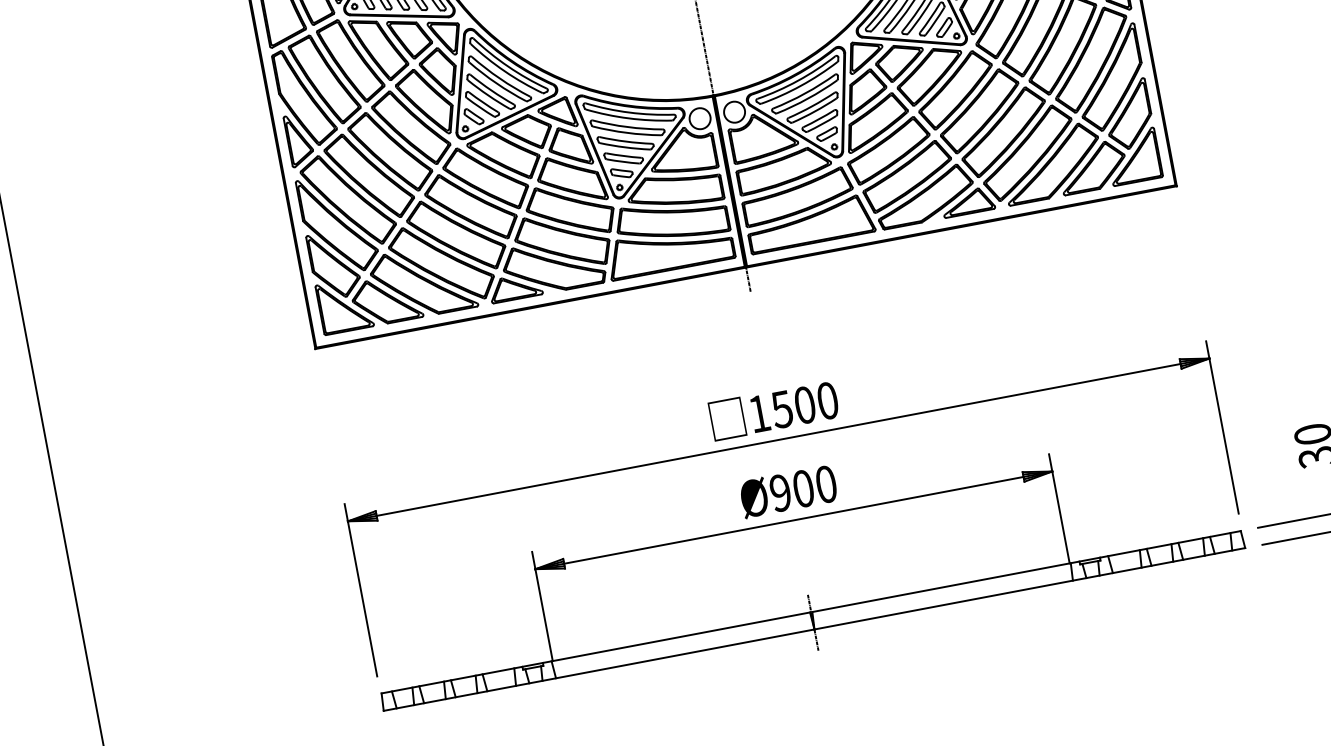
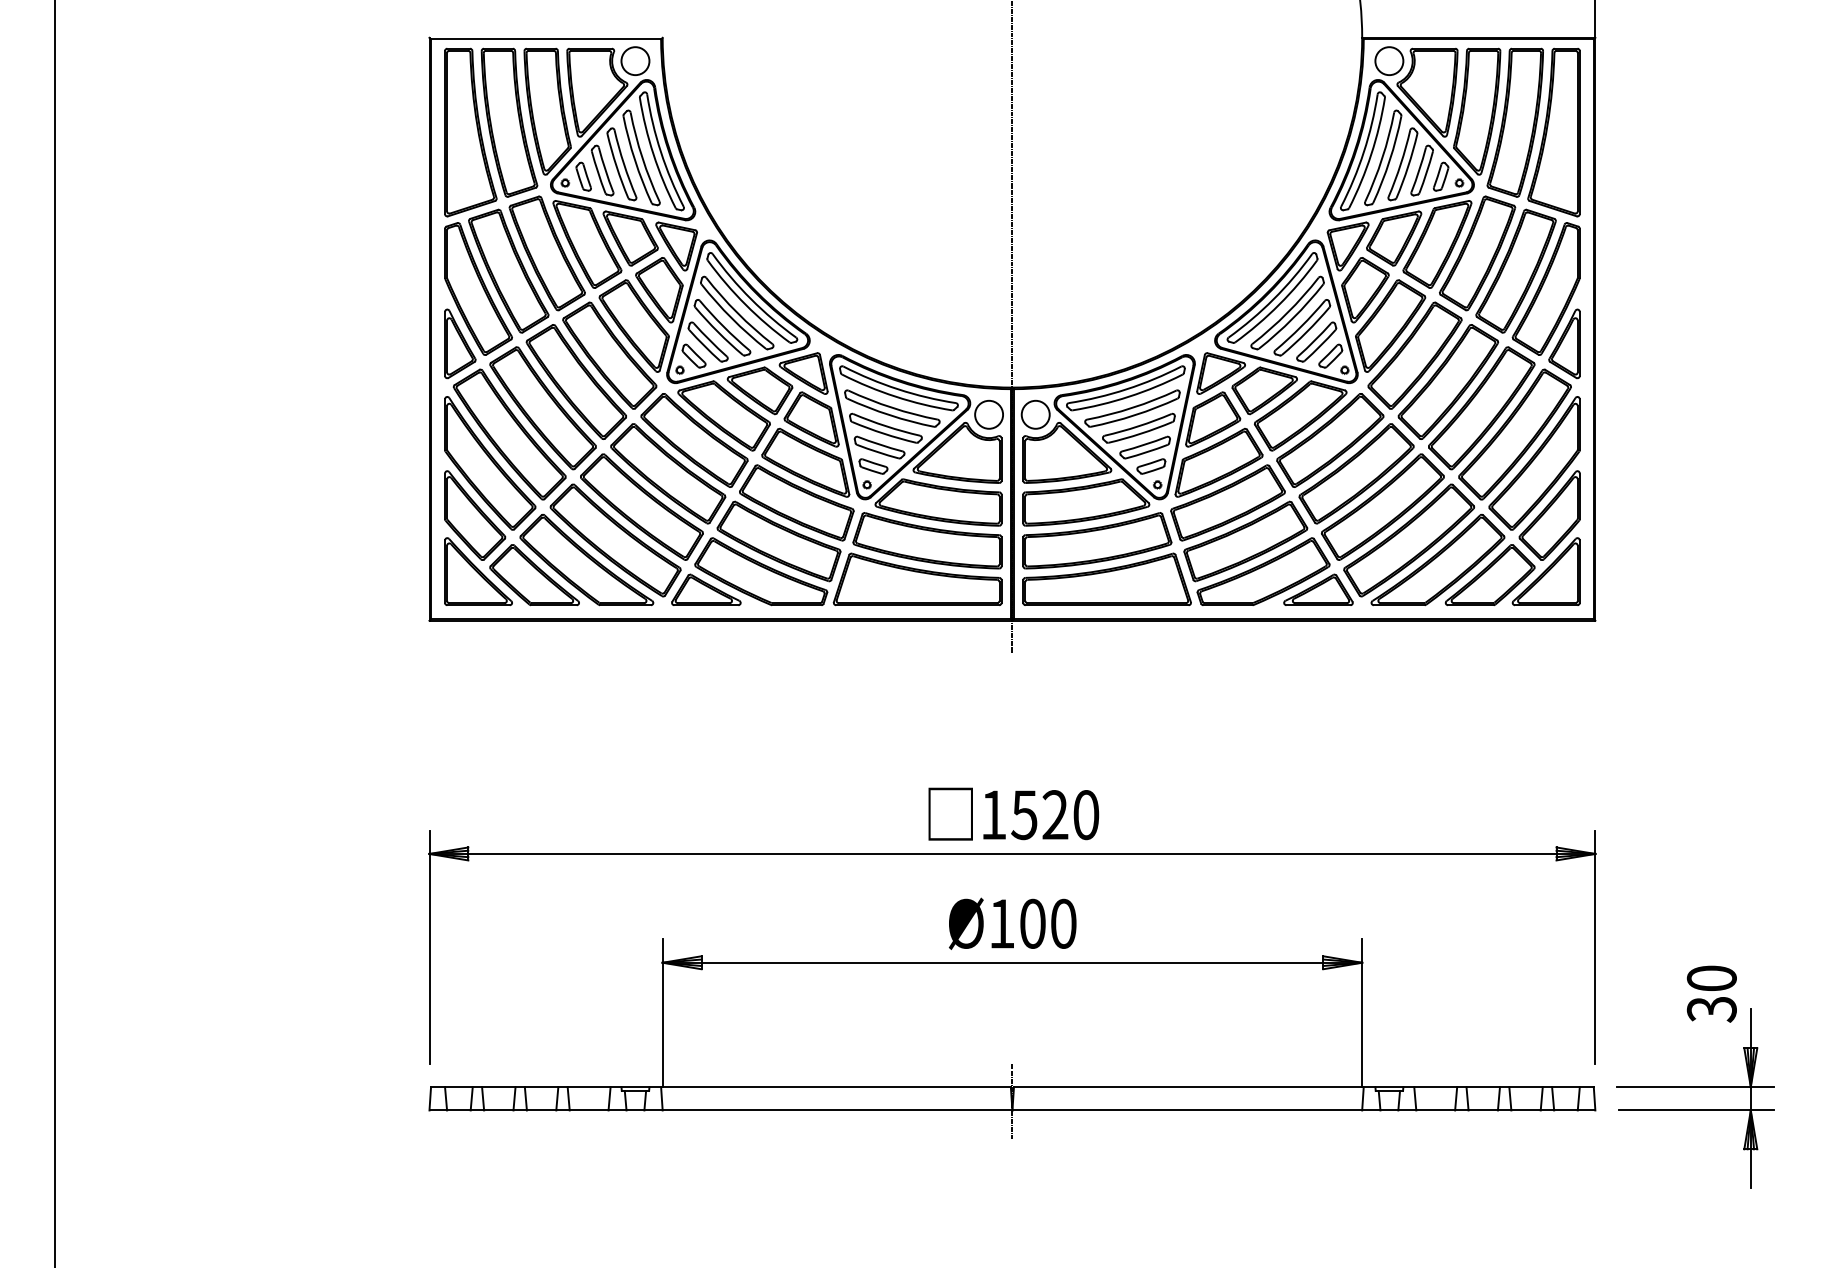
text: (805, 405) -> (1055, 815), 1500 -> 1520
text: (780, 492) -> (1001, 923), Ø900 -> Ø100

